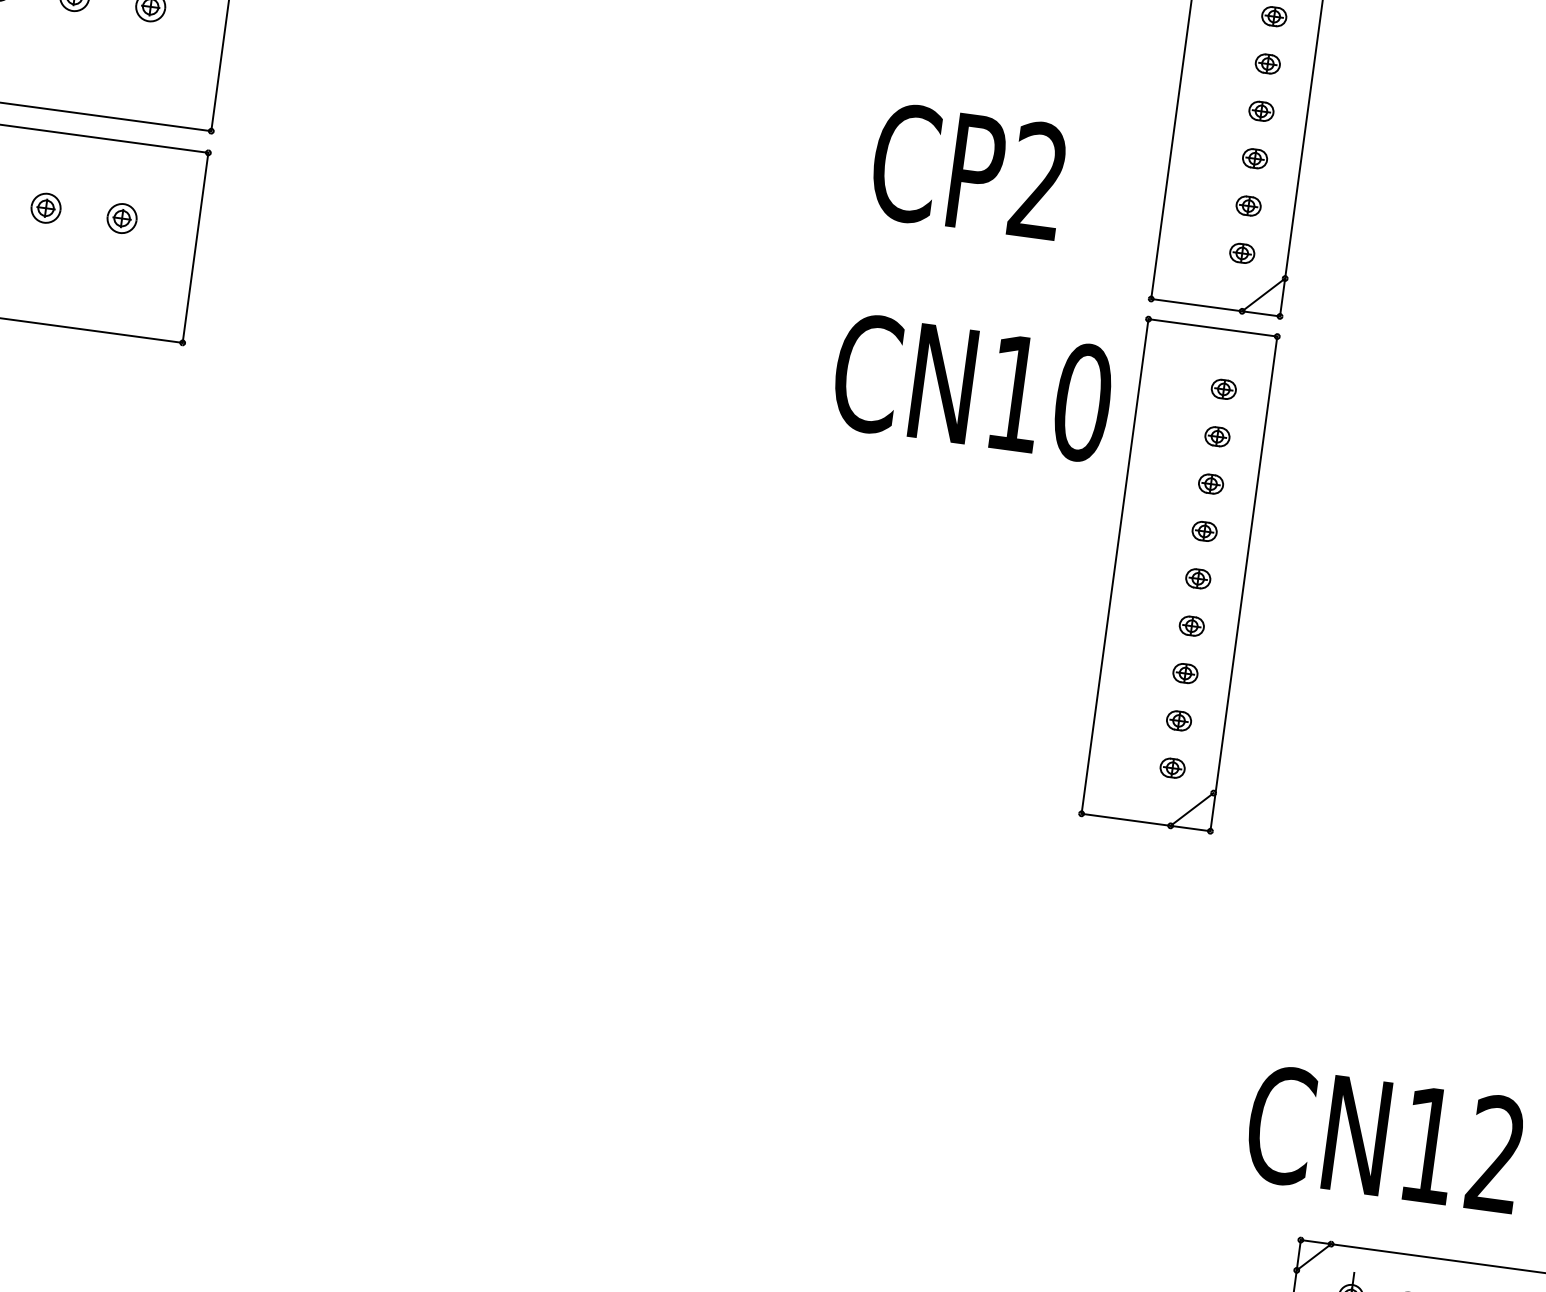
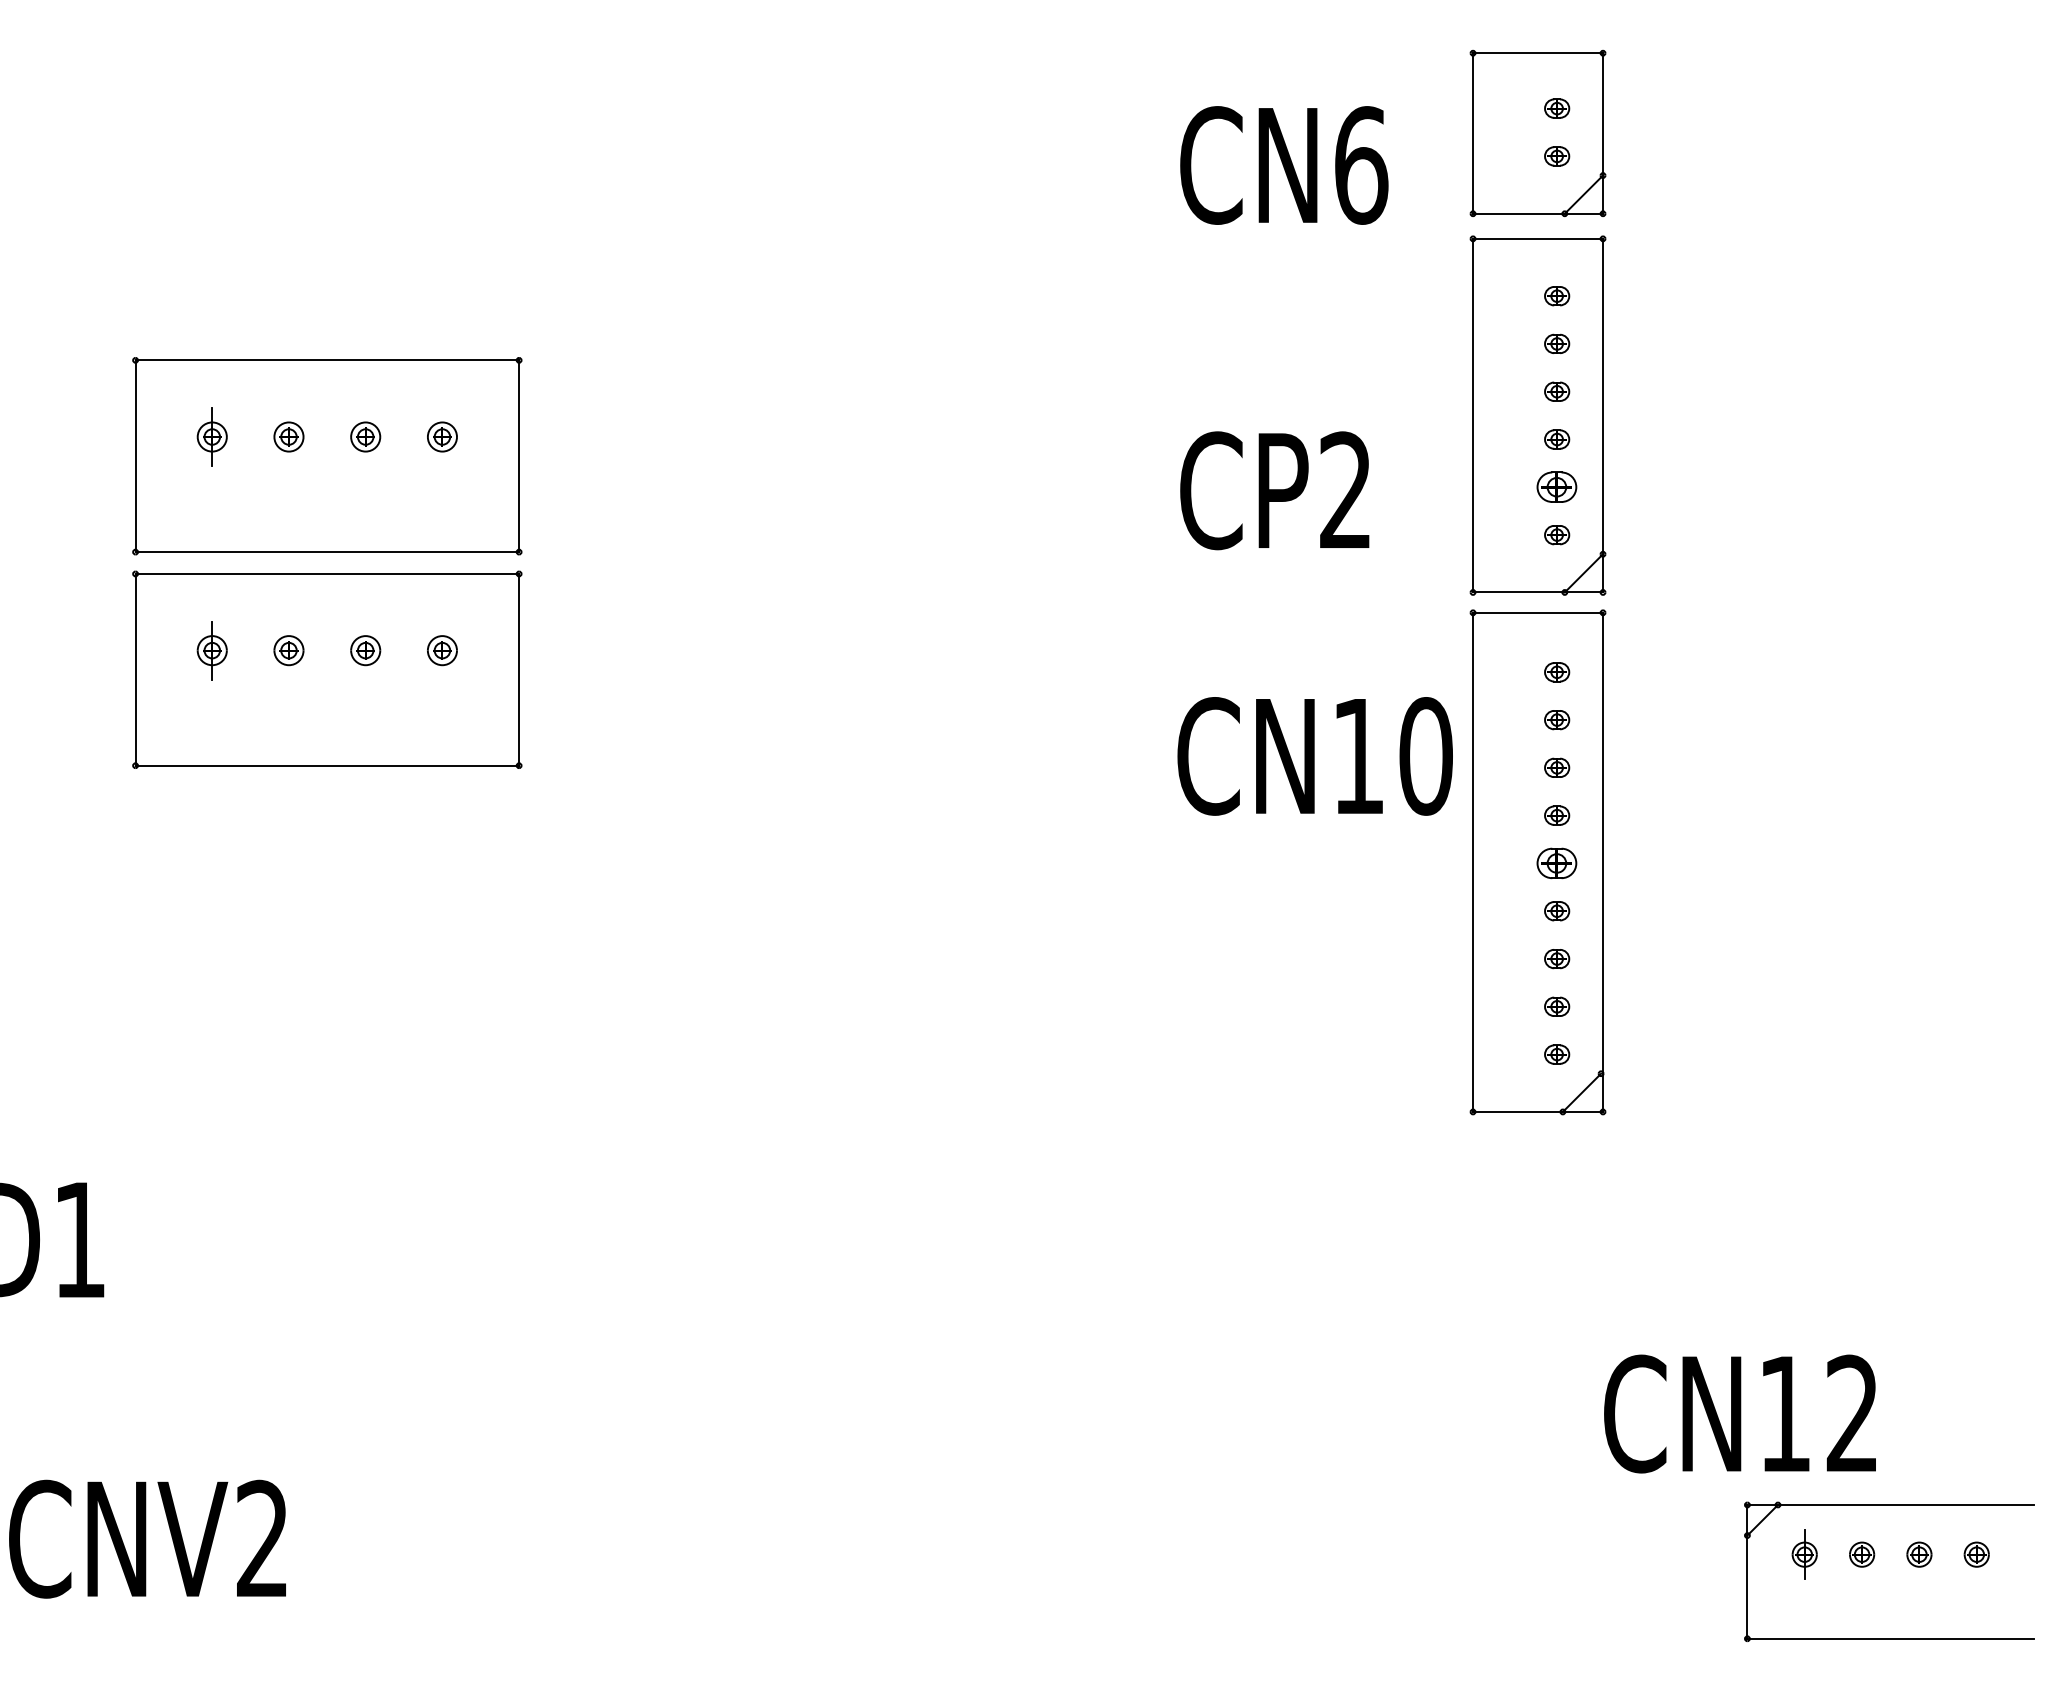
part: (1248, 206) -> (1557, 487), size x1.6
text: (972, 387) -> (1314, 756), moved
part: (1198, 578) -> (1557, 863), size x1.6
text: (1384, 1138) -> (1739, 1413), moved

